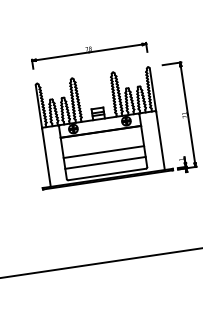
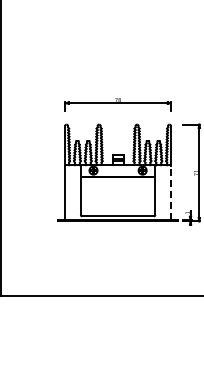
line: (159, 140) -> (170, 192), solid -> dashed
line: (103, 152) -> (117, 195), removed
line: (104, 162) -> (117, 205), removed

